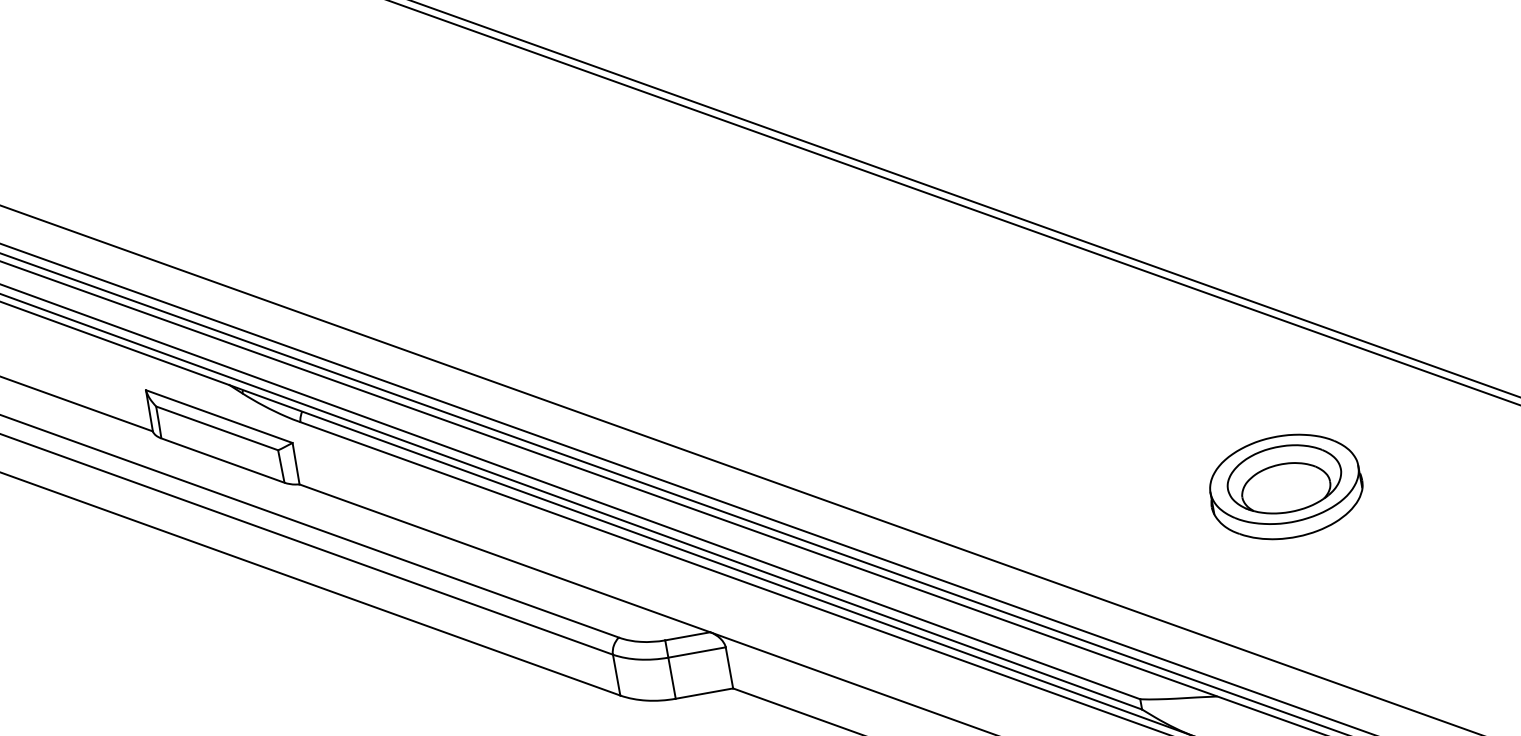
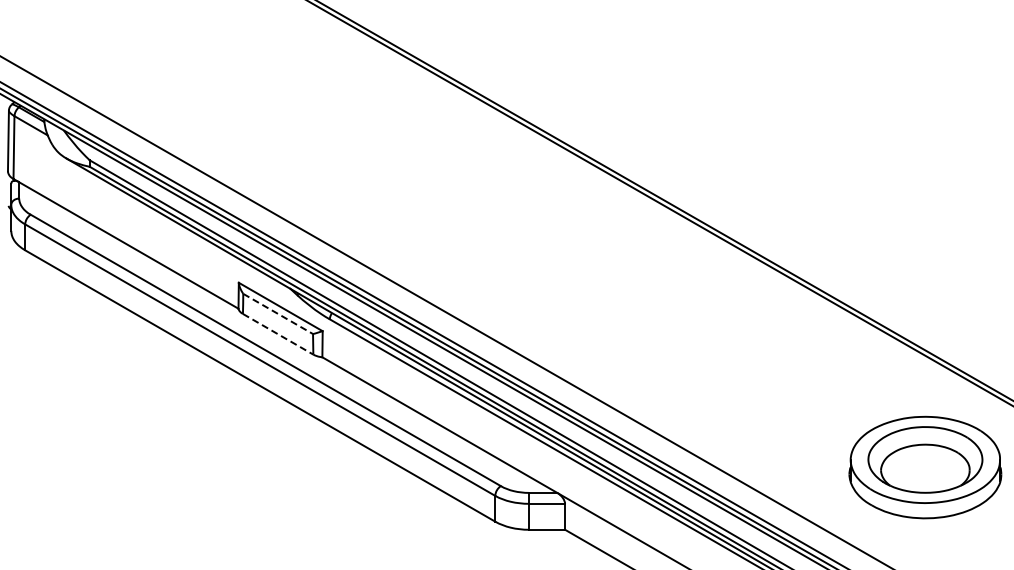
line: (217, 429) -> (278, 314), solid -> dashed
line: (223, 460) -> (278, 334), solid -> dashed
part: (1284, 485) -> (924, 466), size x1.6

